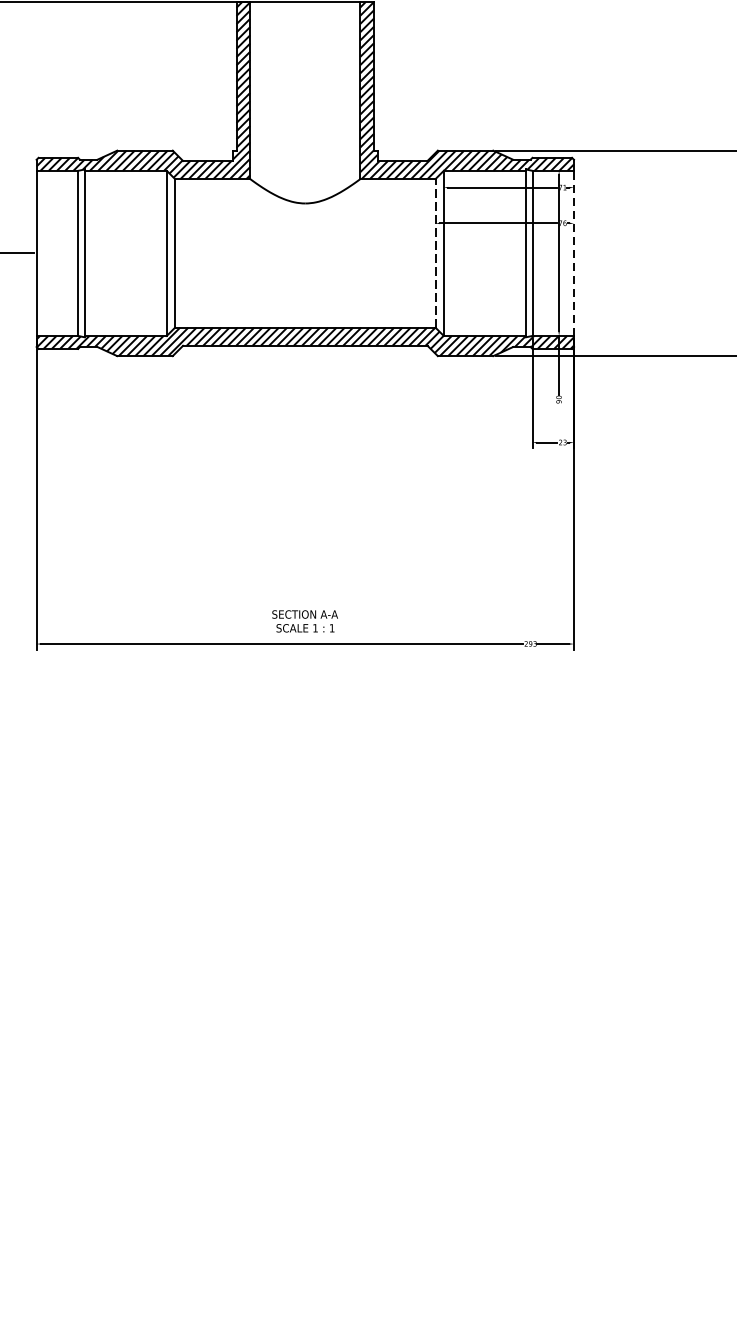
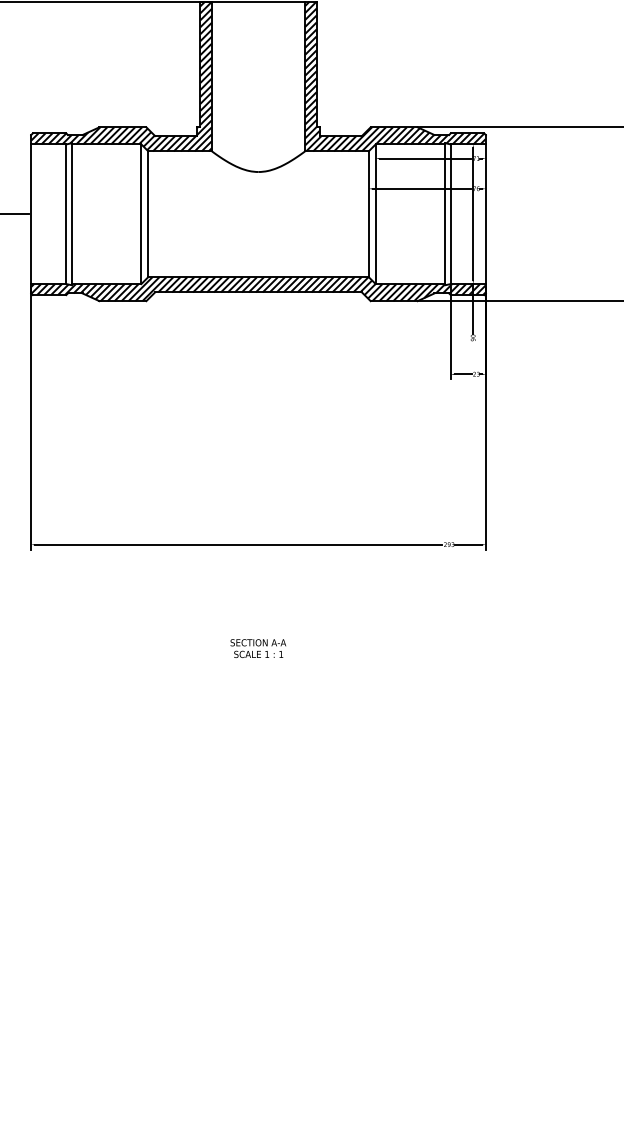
line: (435, 253) -> (368, 214), dashed -> solid
line: (573, 253) -> (485, 214), dashed -> solid
text: (304, 621) -> (257, 648), moved

